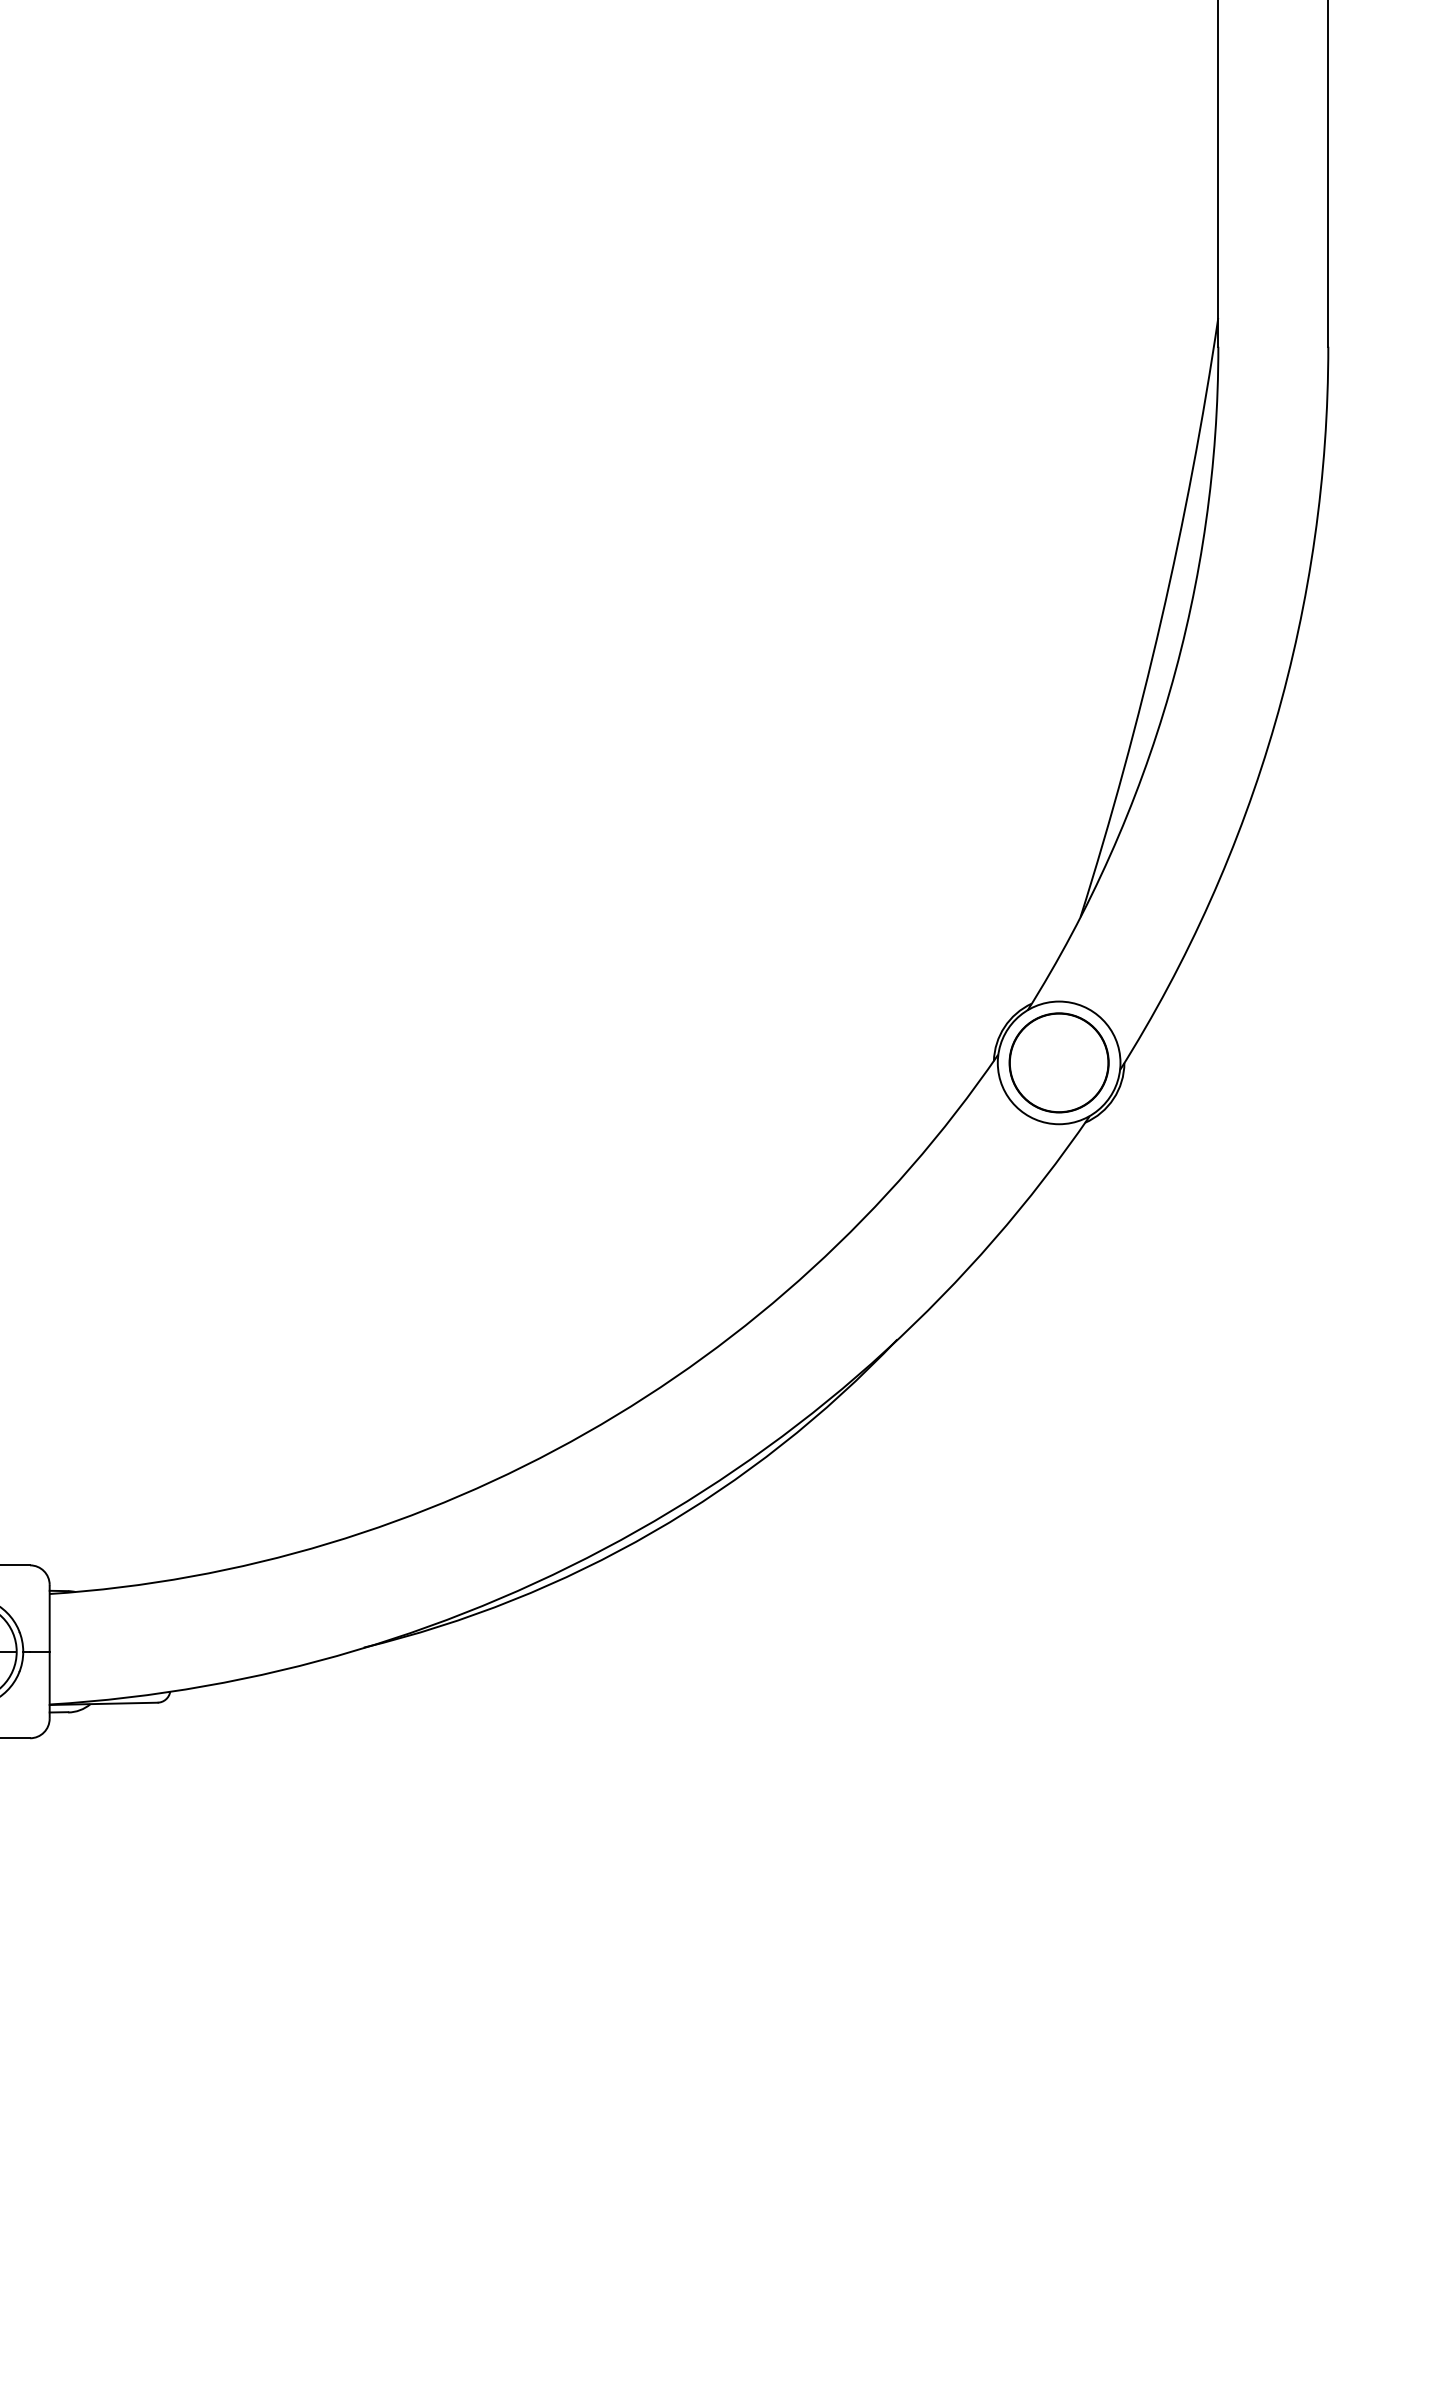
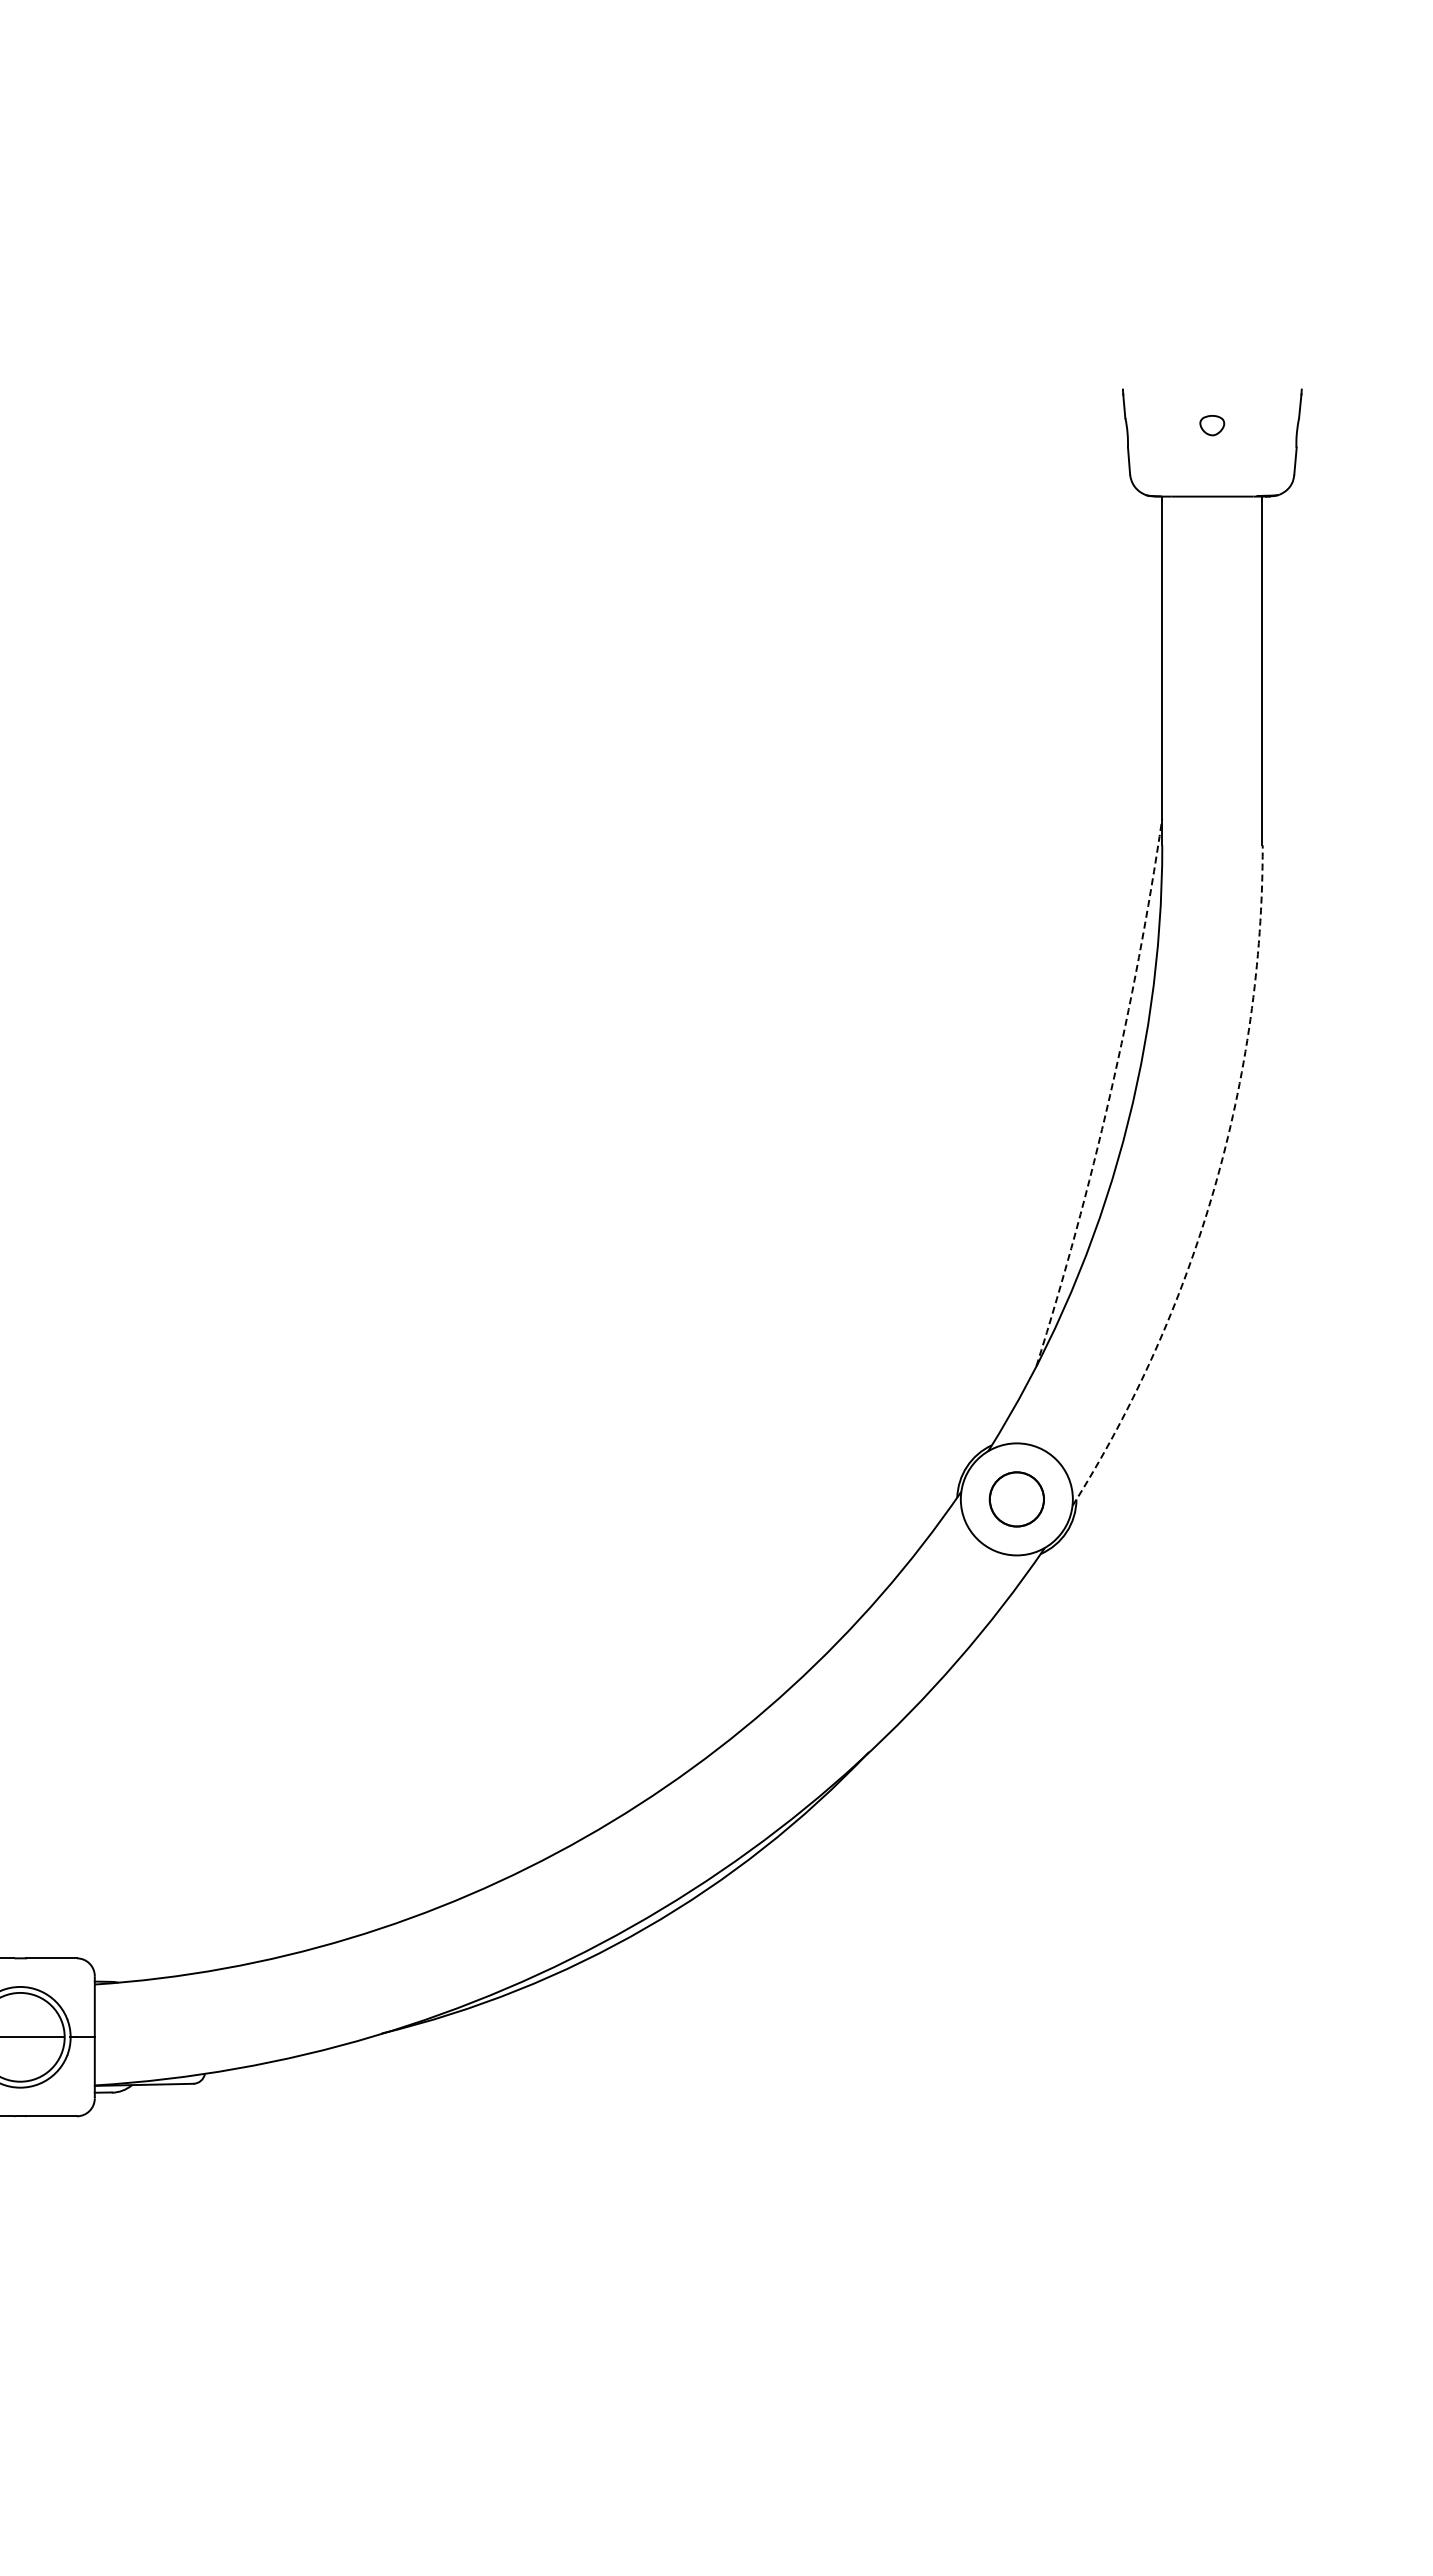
arc: (1161, 620) -> (1110, 1095), solid -> dashed
arc: (1275, 722) -> (1214, 1188), solid -> dashed
part: (1058, 1063) -> (1016, 1499), size x0.6

